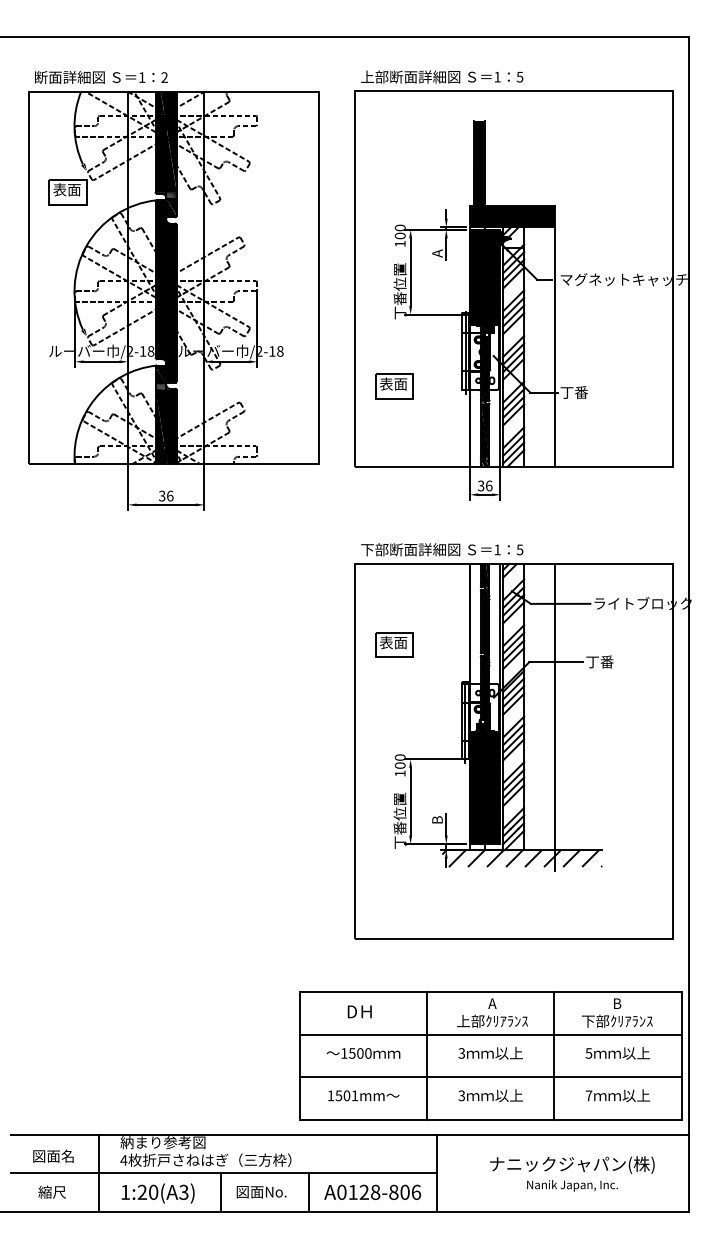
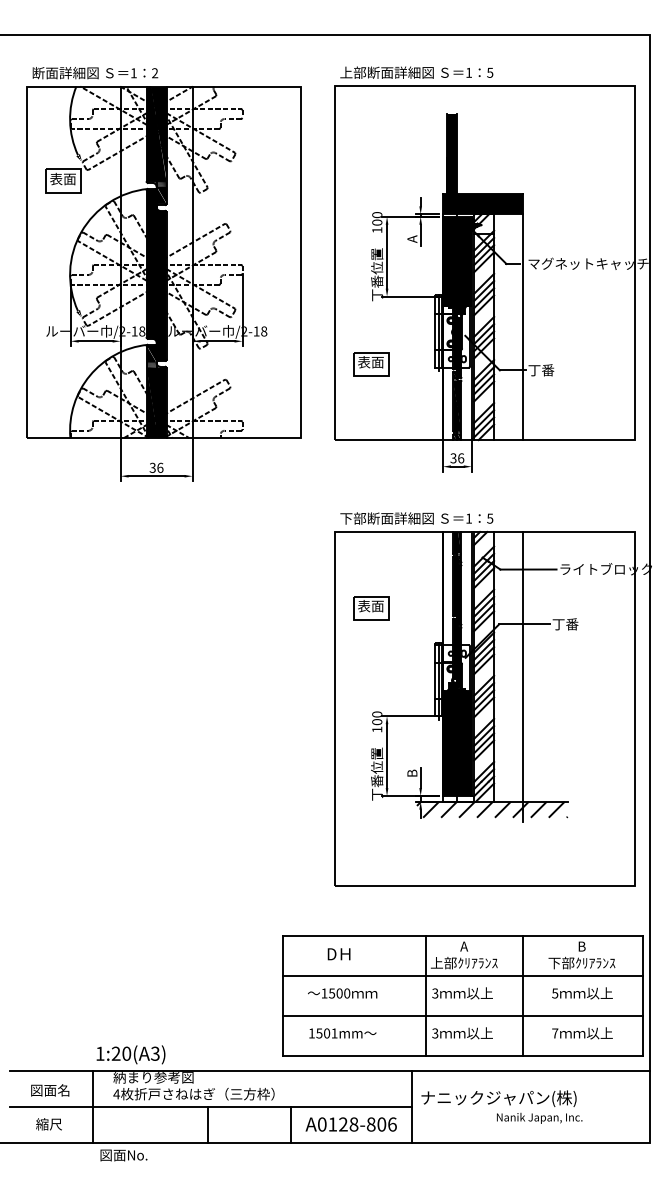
line: (427, 1055) -> (426, 995), moved
text: (572, 1164) -> (499, 1098), moved
text: (261, 1192) -> (123, 1155), moved
text: (157, 1193) -> (130, 1054), moved

